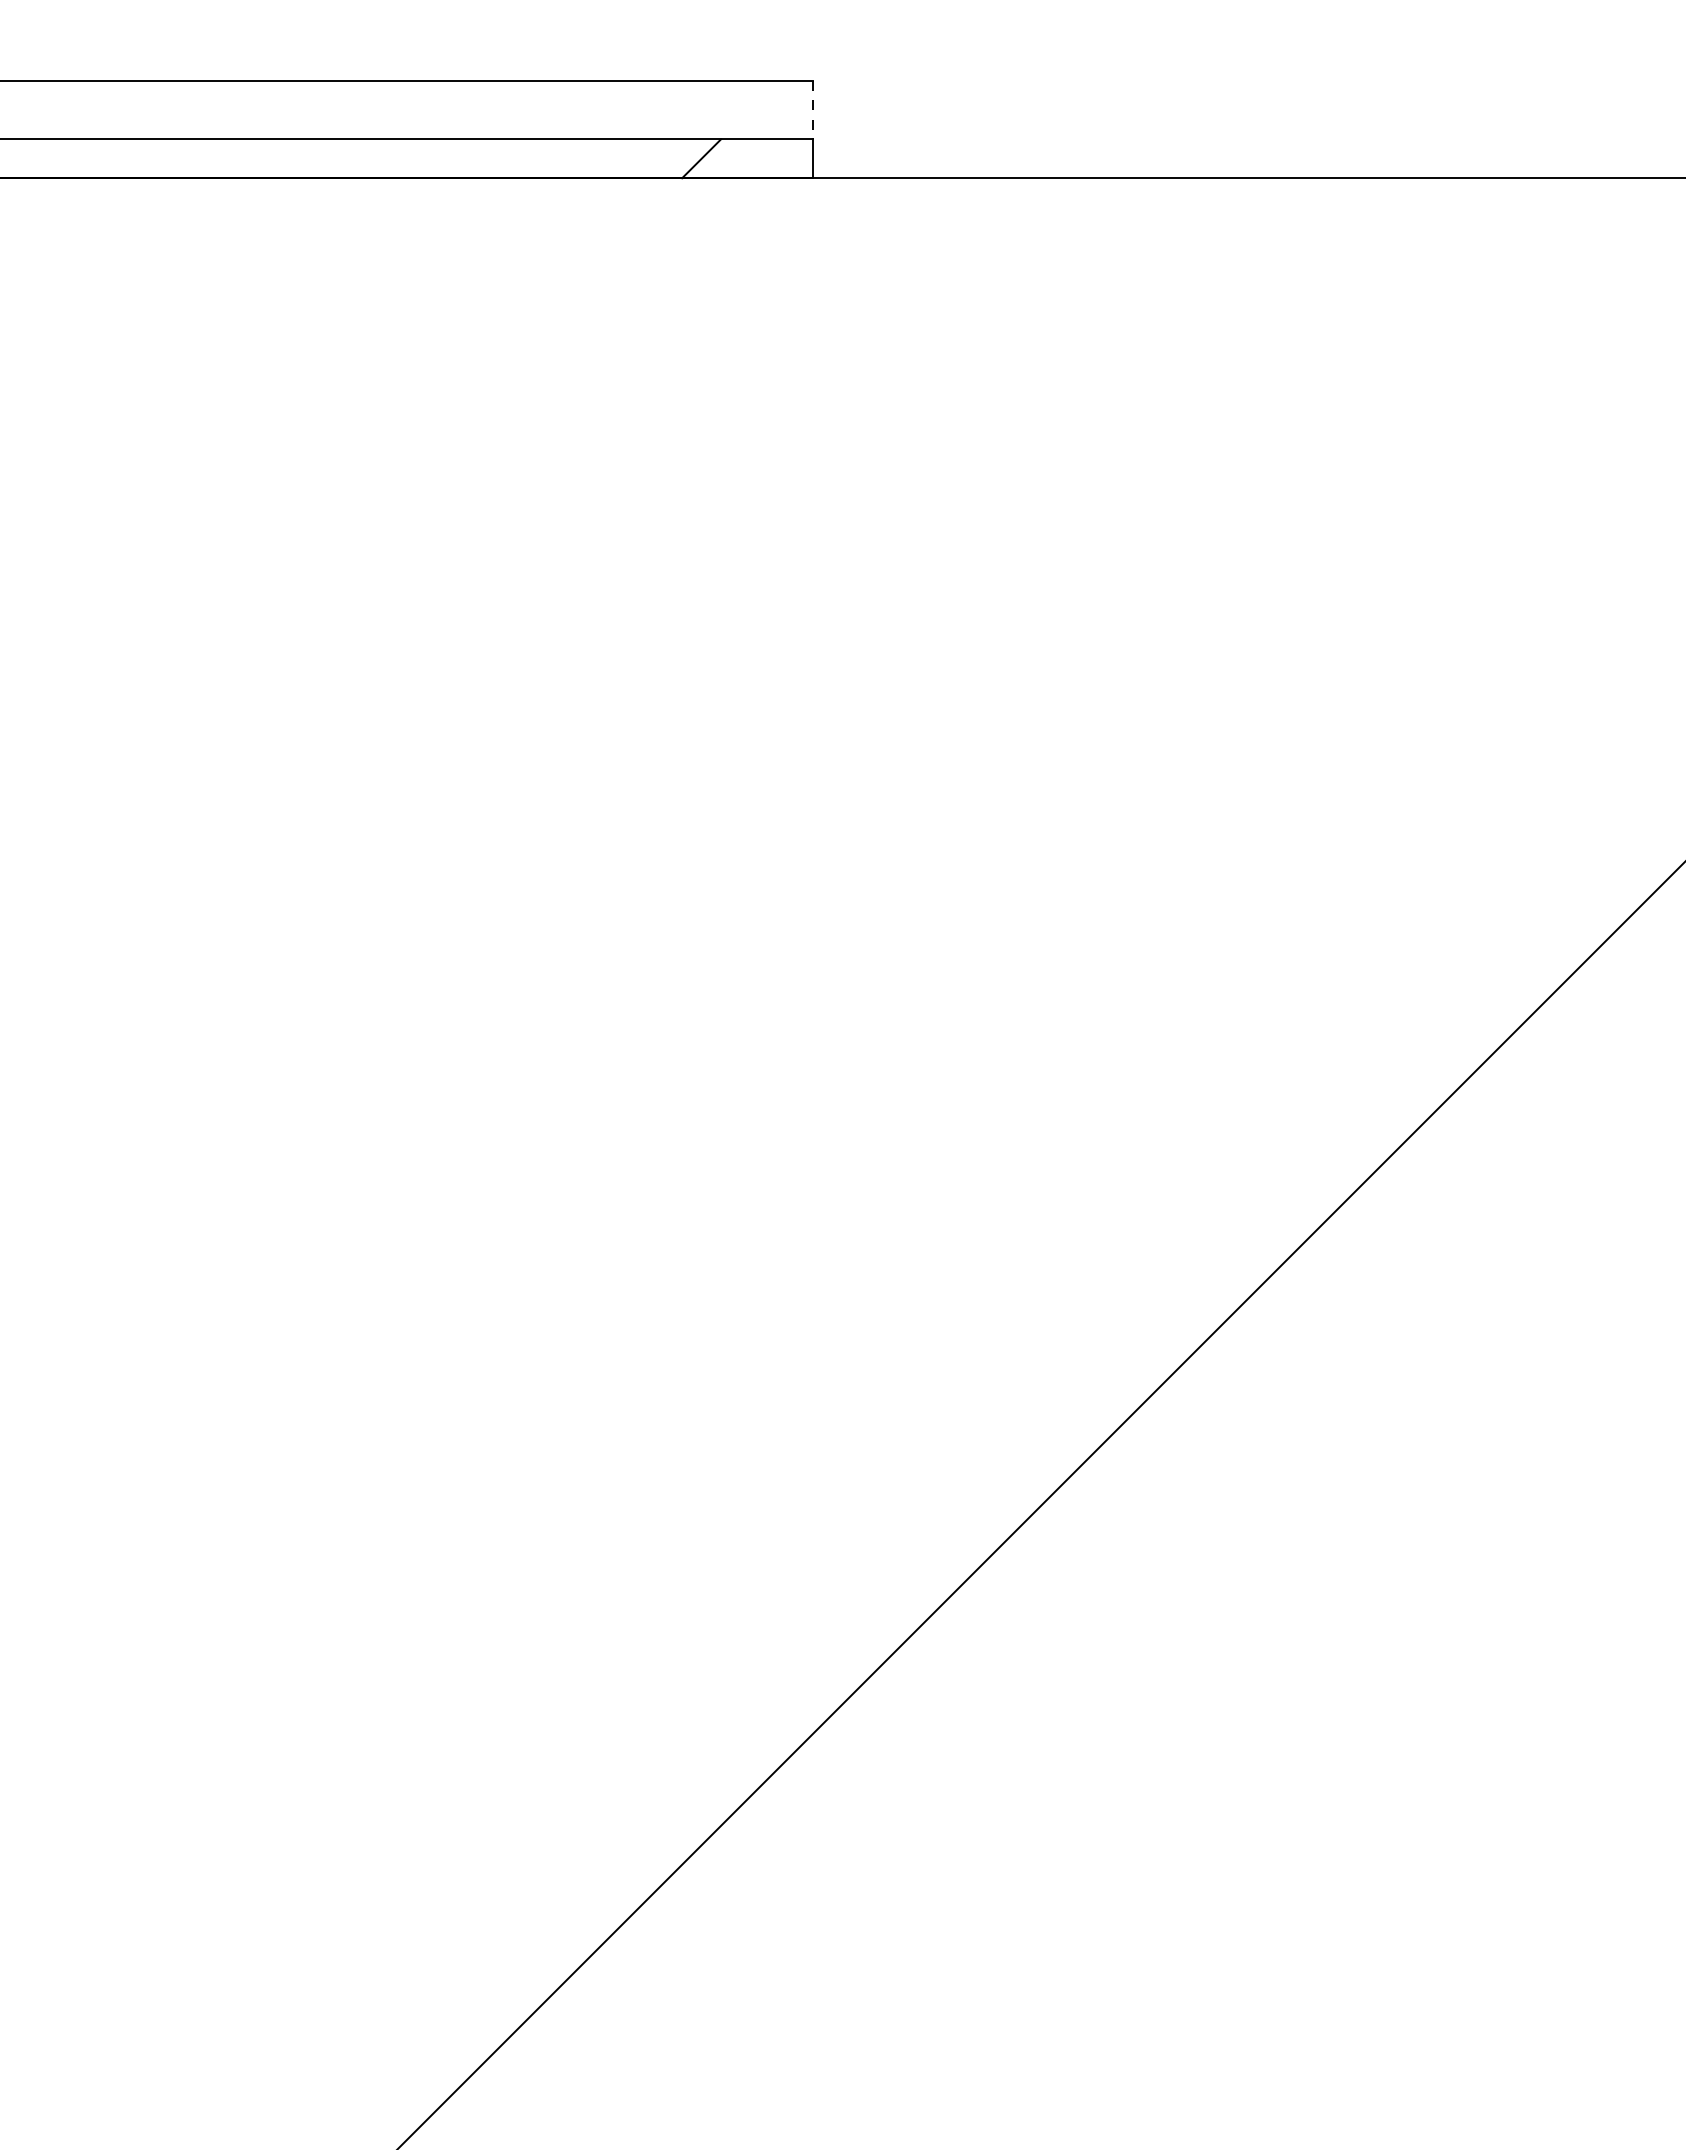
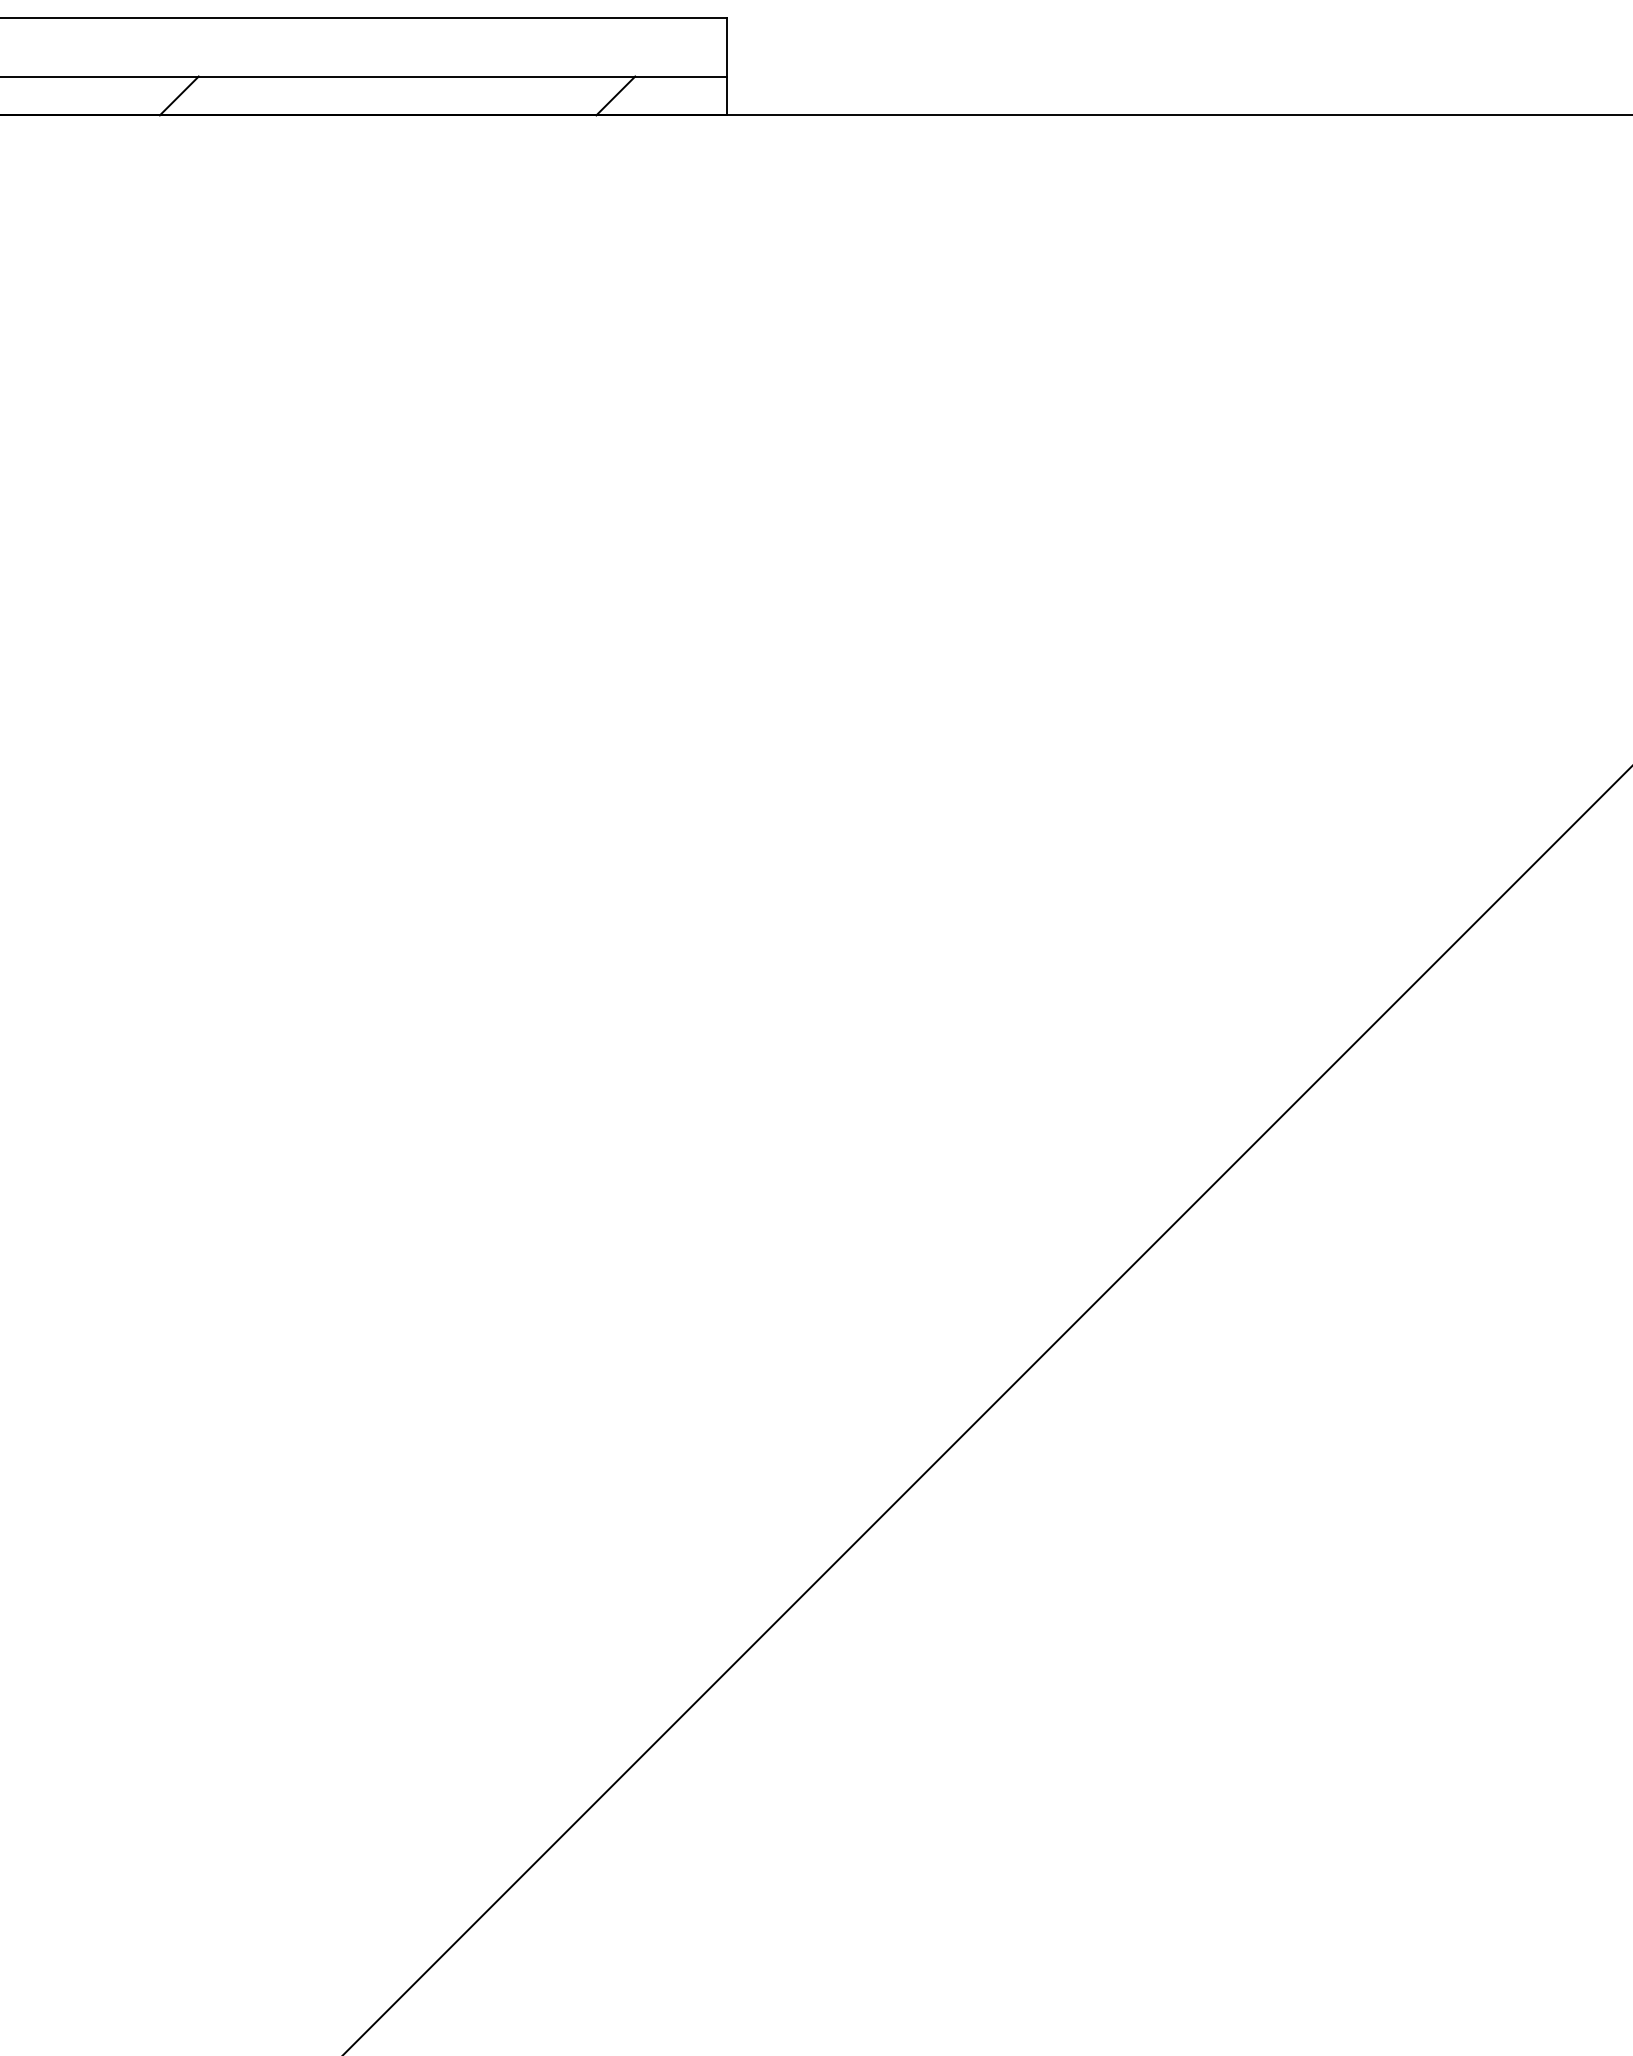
line: (813, 110) -> (727, 47), dashed -> solid
line: (264, 158) -> (178, 95), added

